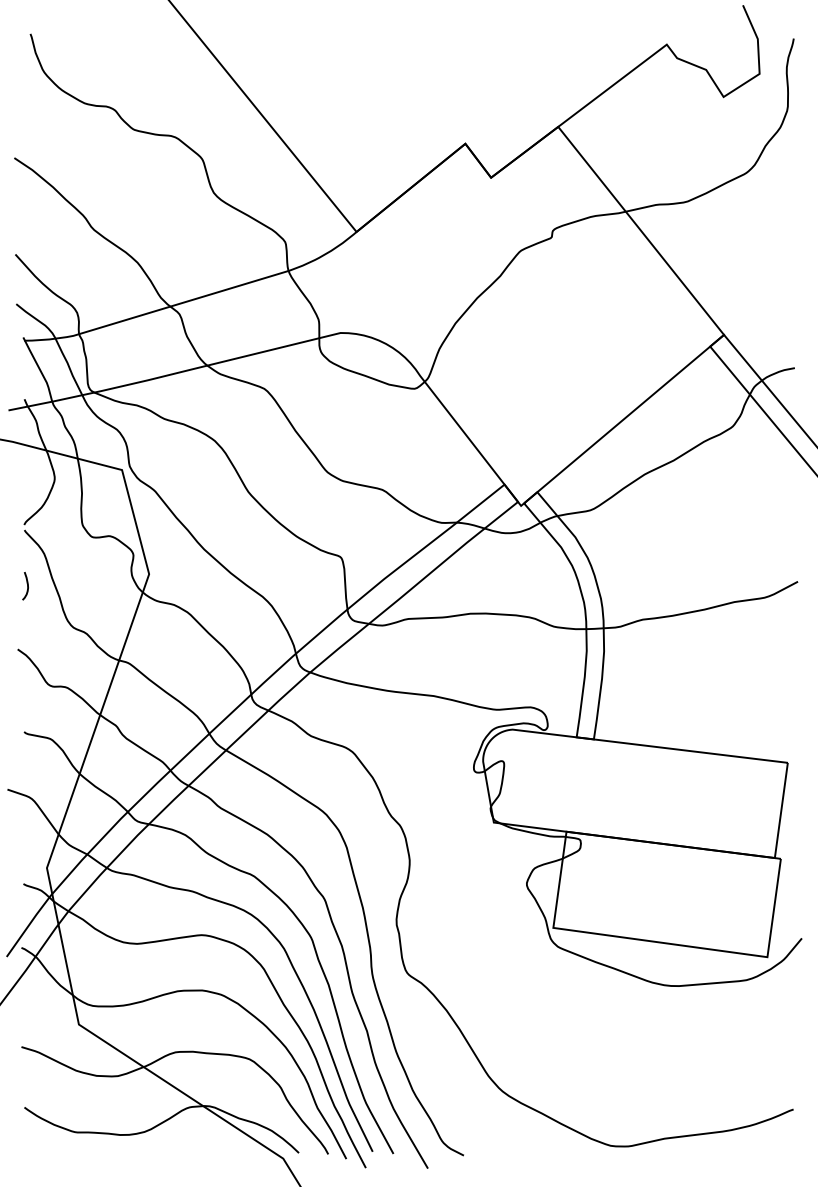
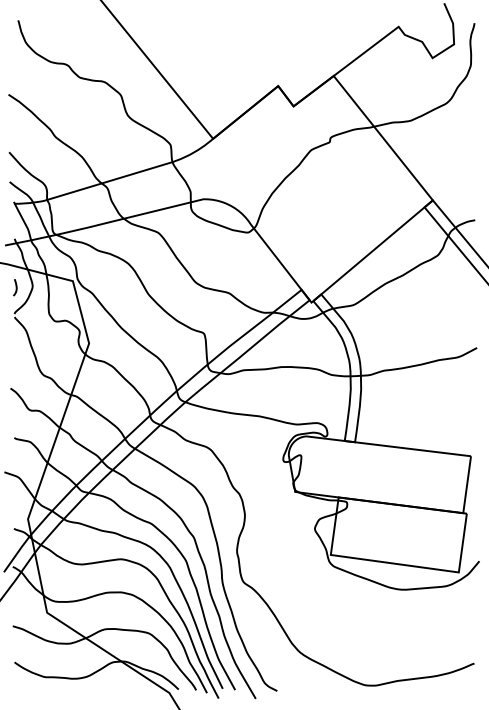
curve: (26, 585) -> (15, 287), moved

